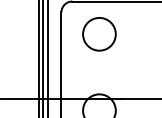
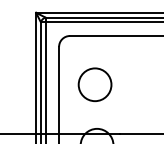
circle: (98, 34) -> (94, 84), moved

